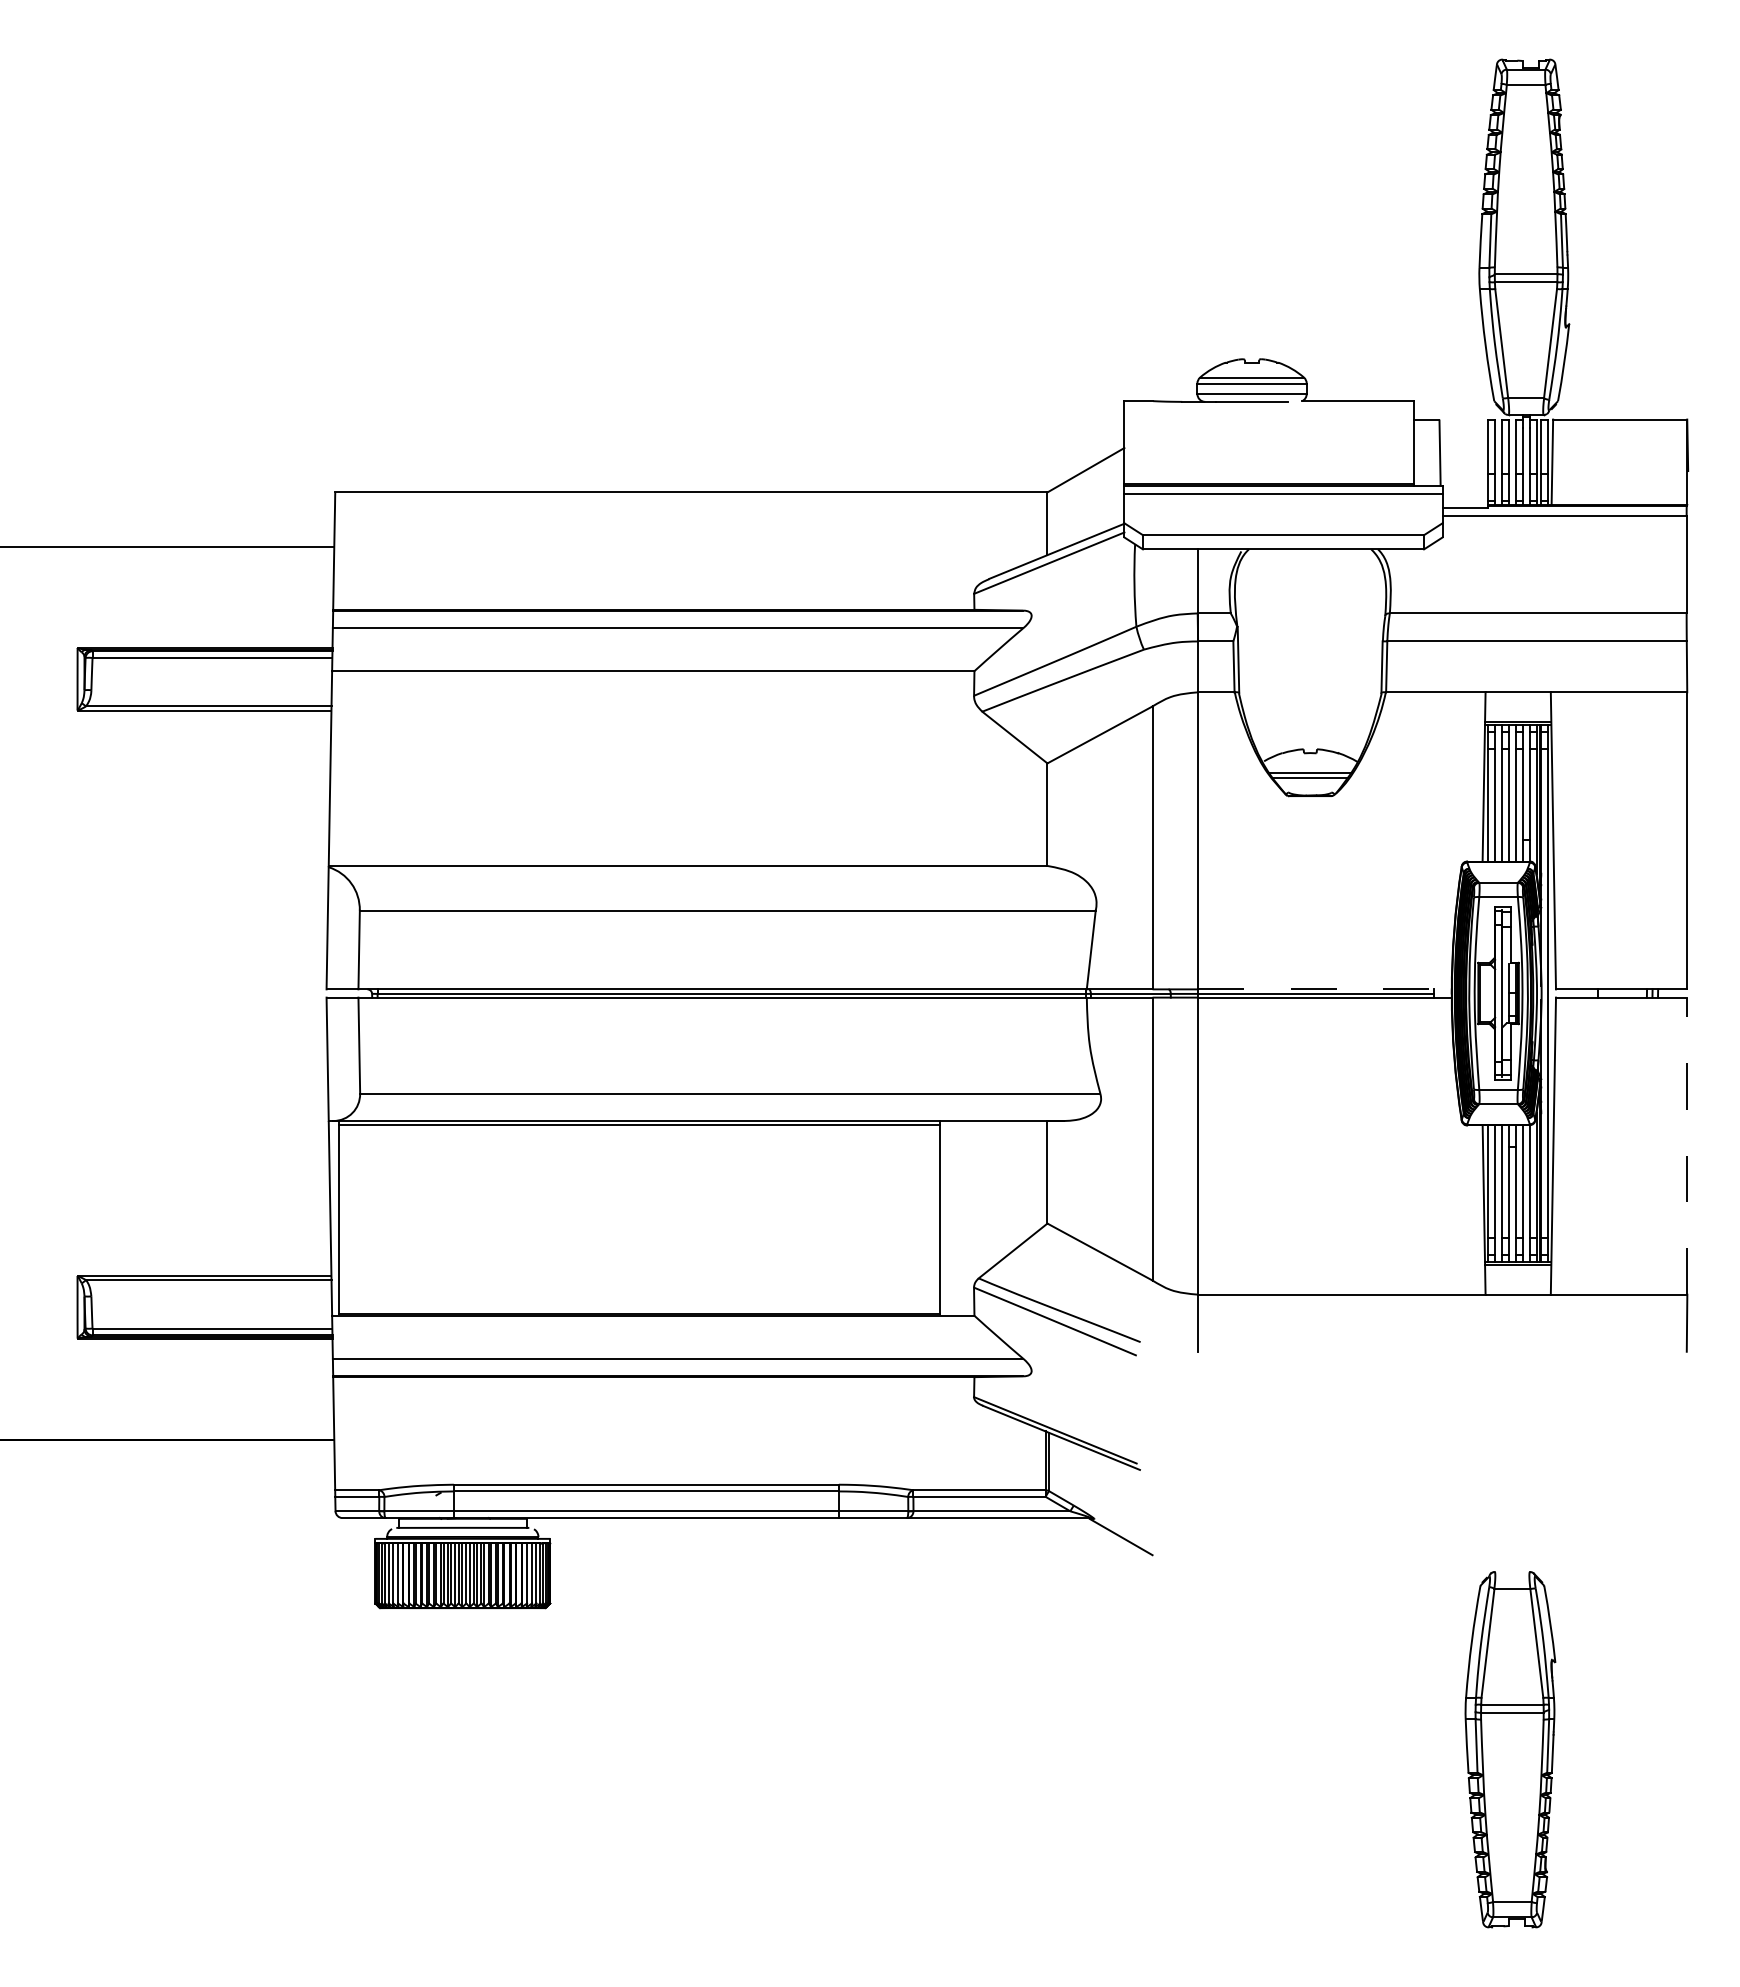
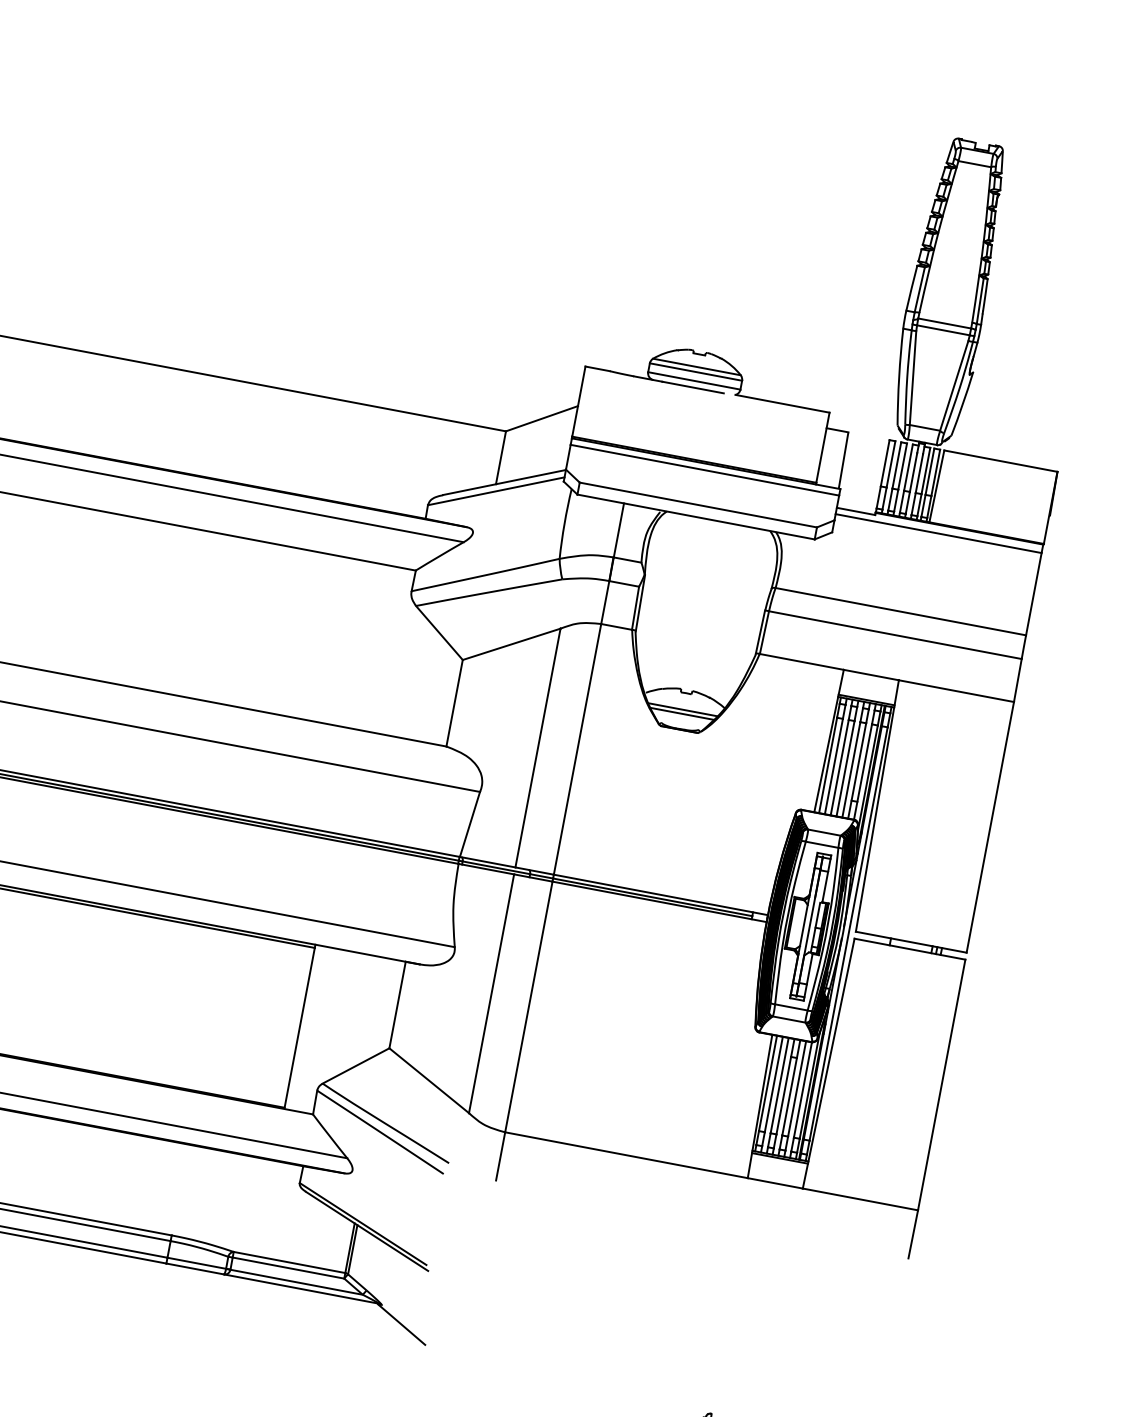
line: (1324, 989) -> (660, 894), dashed -> solid
line: (1687, 1146) -> (941, 1085), dashed -> solid

